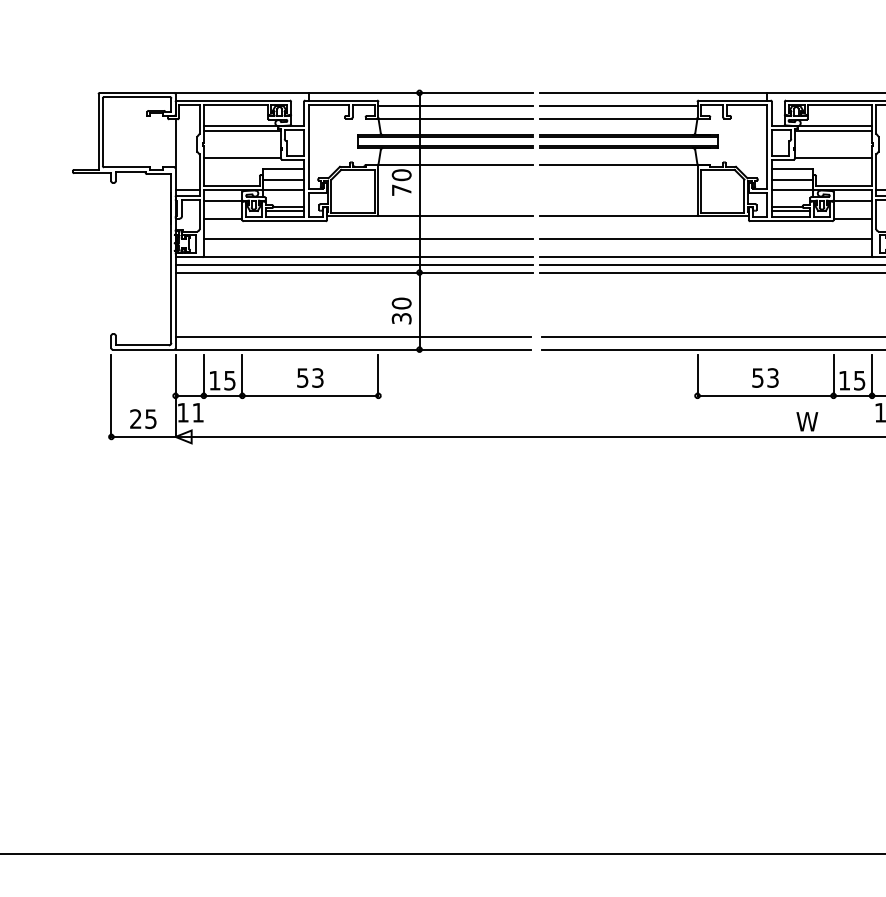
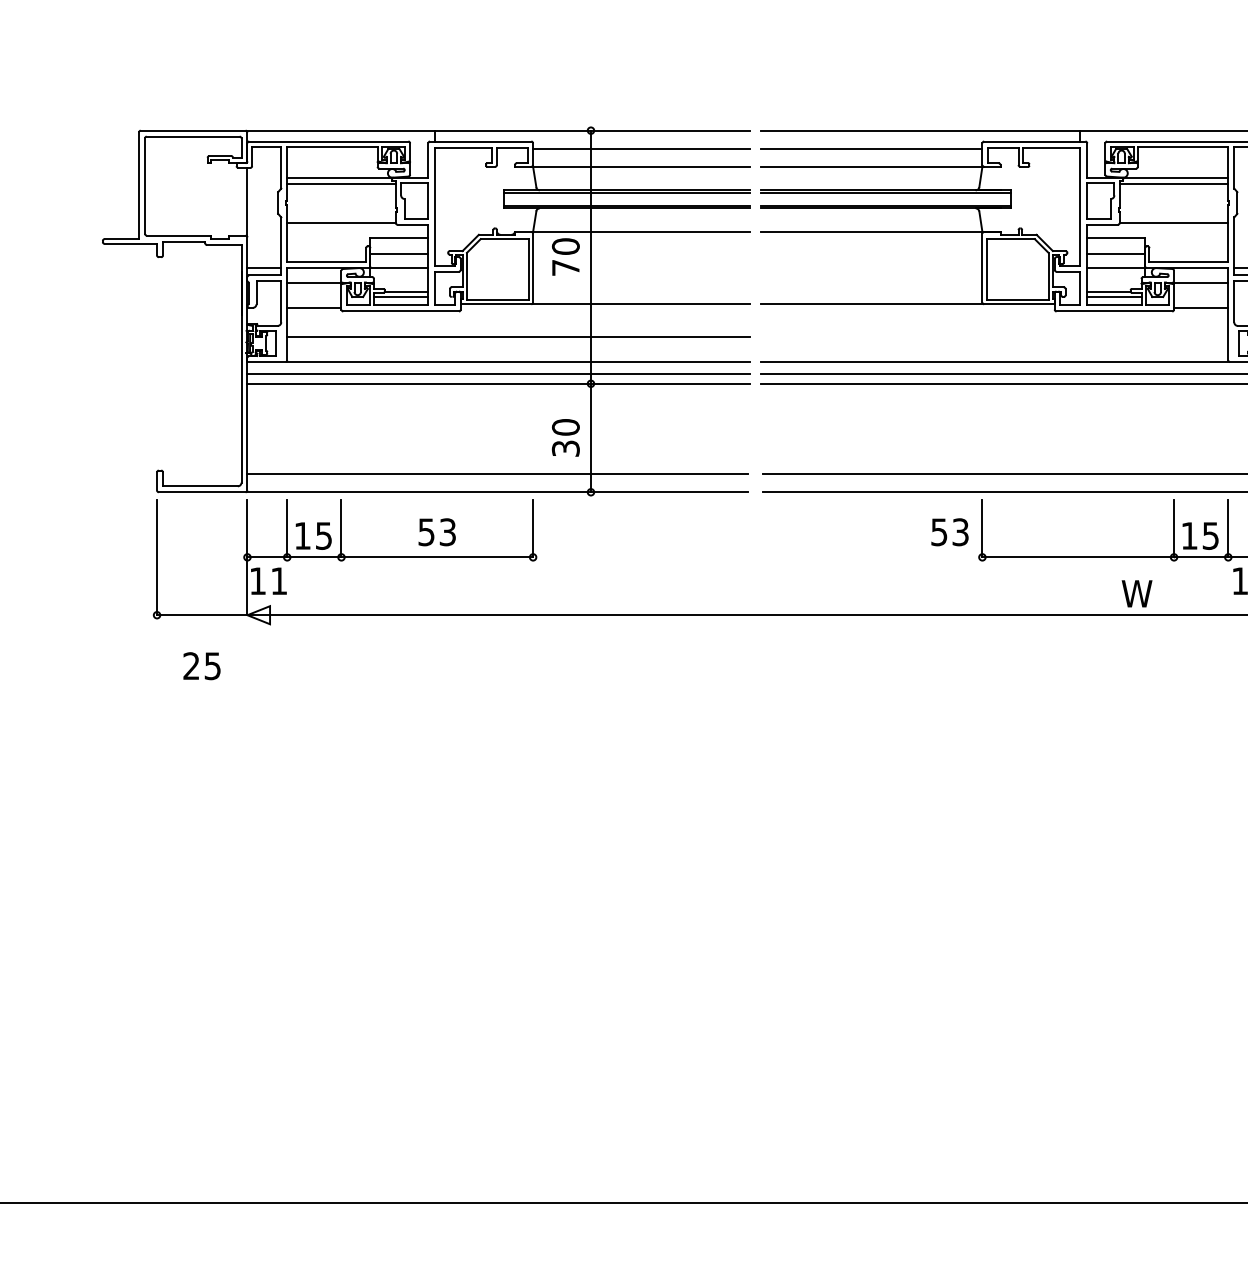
line: (706, 239) -> (995, 337), removed
text: (765, 377) -> (950, 531), moved
text: (143, 418) -> (202, 665), moved

